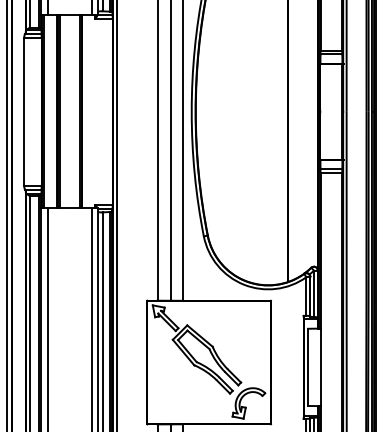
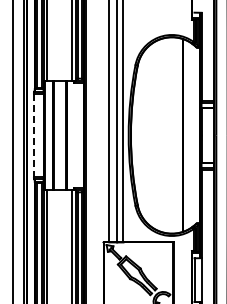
line: (23, 111) -> (33, 135), solid -> dashed

